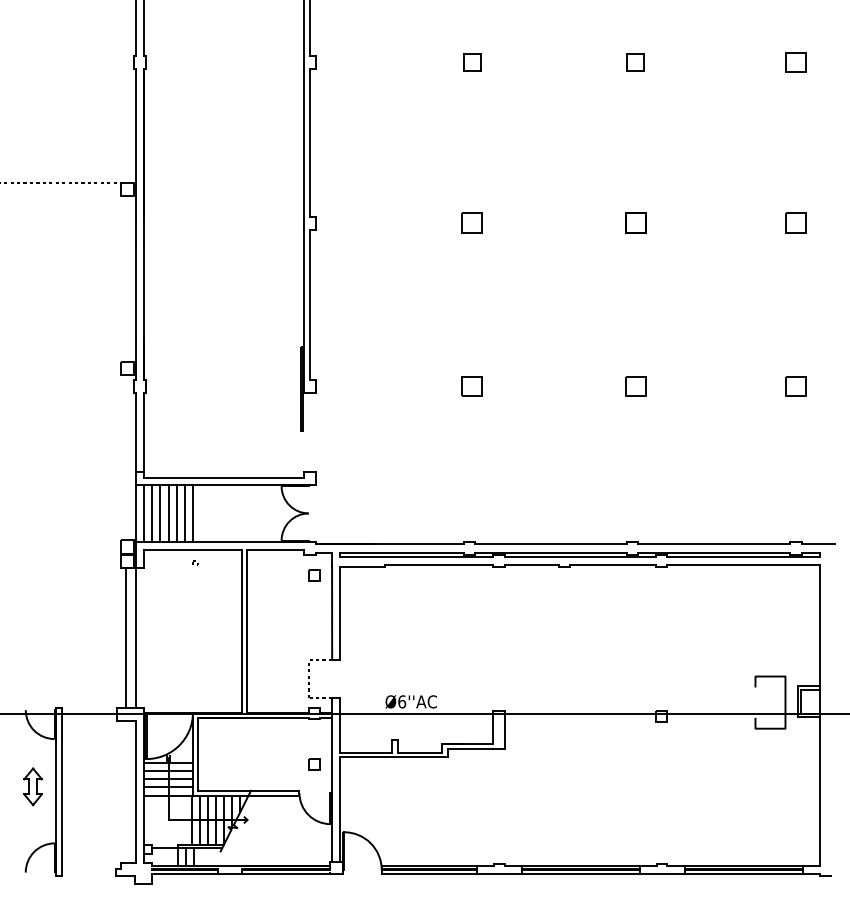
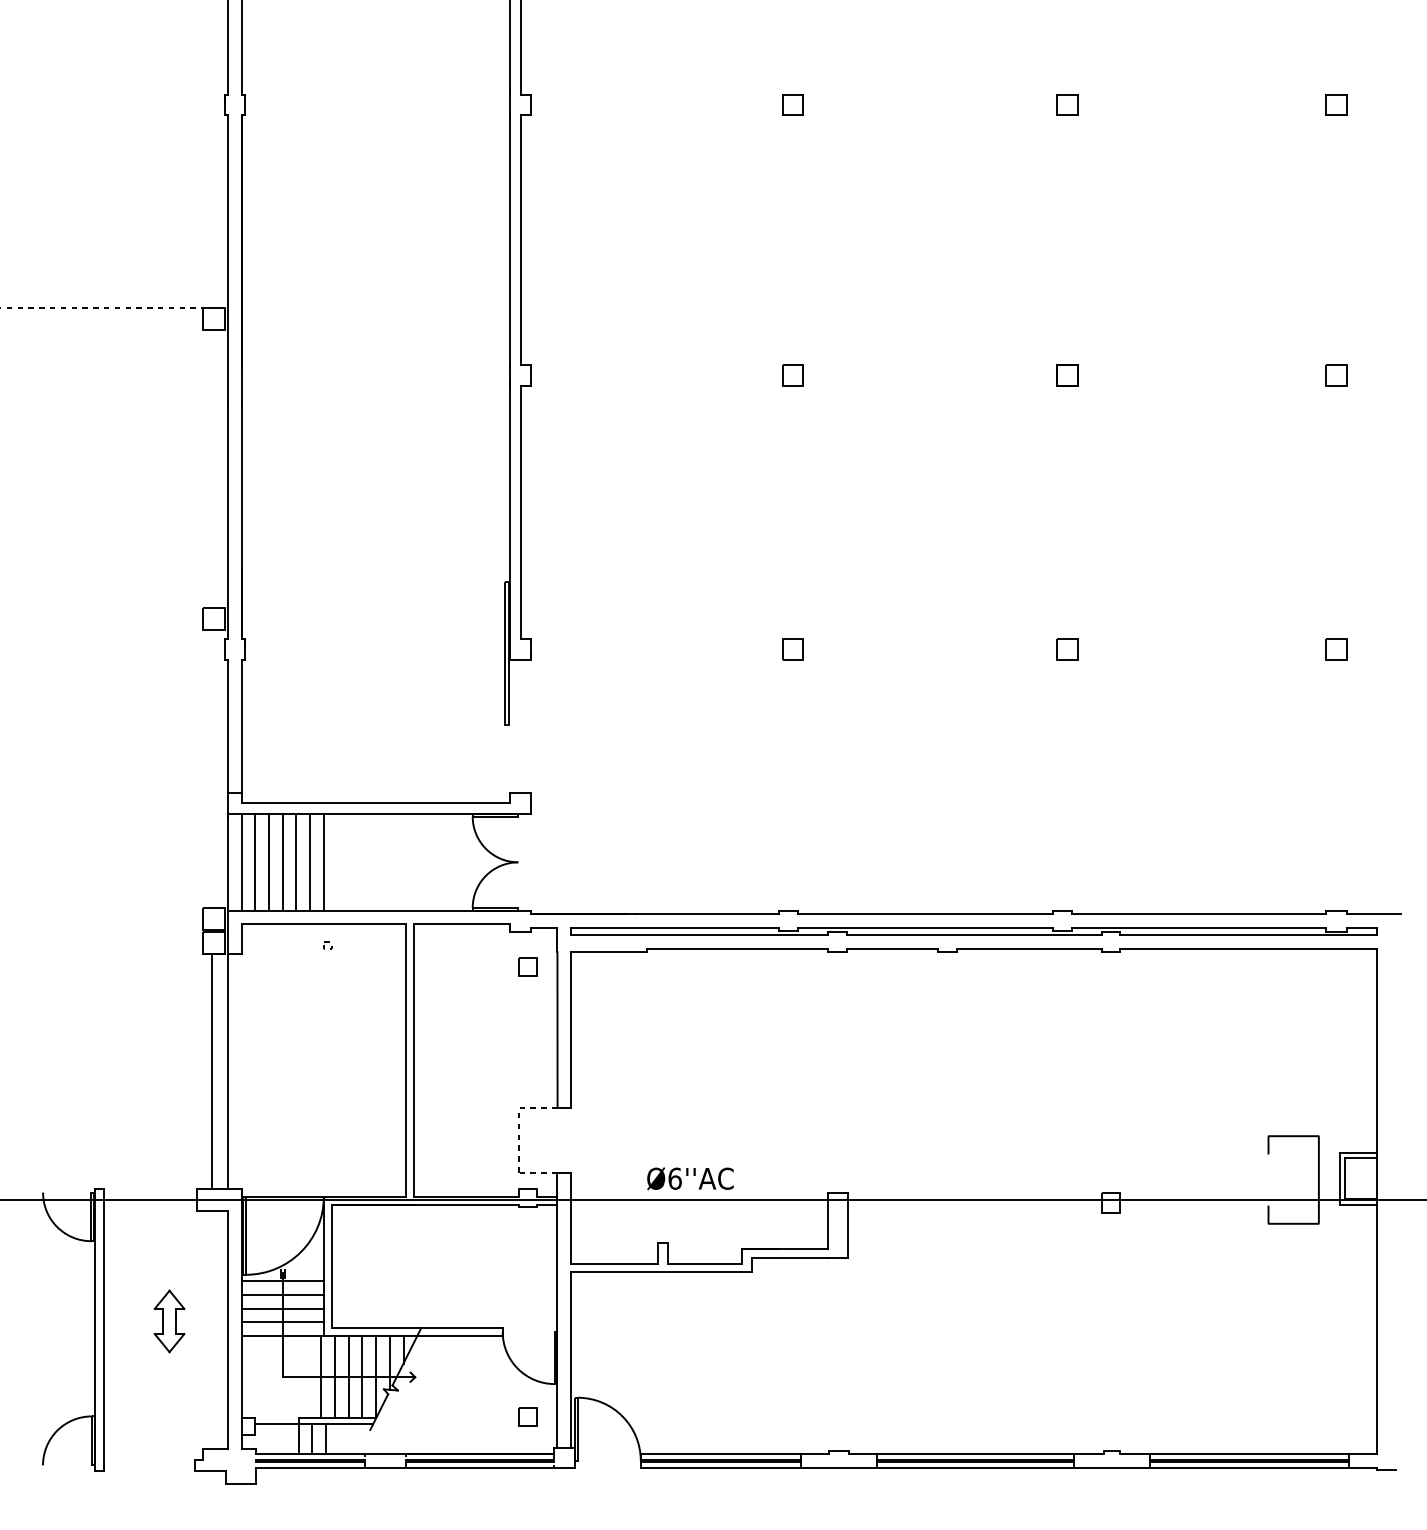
part: (472, 62) -> (793, 104), size x0.71
part: (635, 62) -> (1067, 104), size x0.71
part: (795, 62) -> (1335, 104), size x0.62
part: (472, 223) -> (793, 375), size x0.62
part: (635, 223) -> (1067, 375), size x0.62
part: (795, 223) -> (1335, 375), size x0.62
part: (472, 386) -> (793, 649), size x0.62
part: (635, 386) -> (1067, 649), size x0.62
part: (795, 386) -> (1335, 649), size x0.62
part: (314, 764) -> (527, 1416), moved
part: (32, 786) -> (168, 1320), moved

